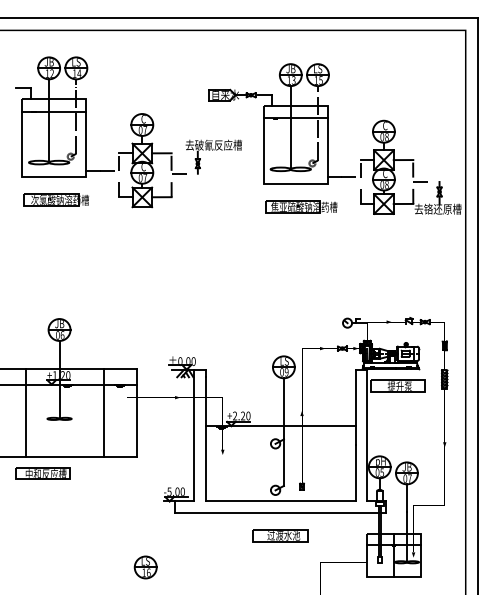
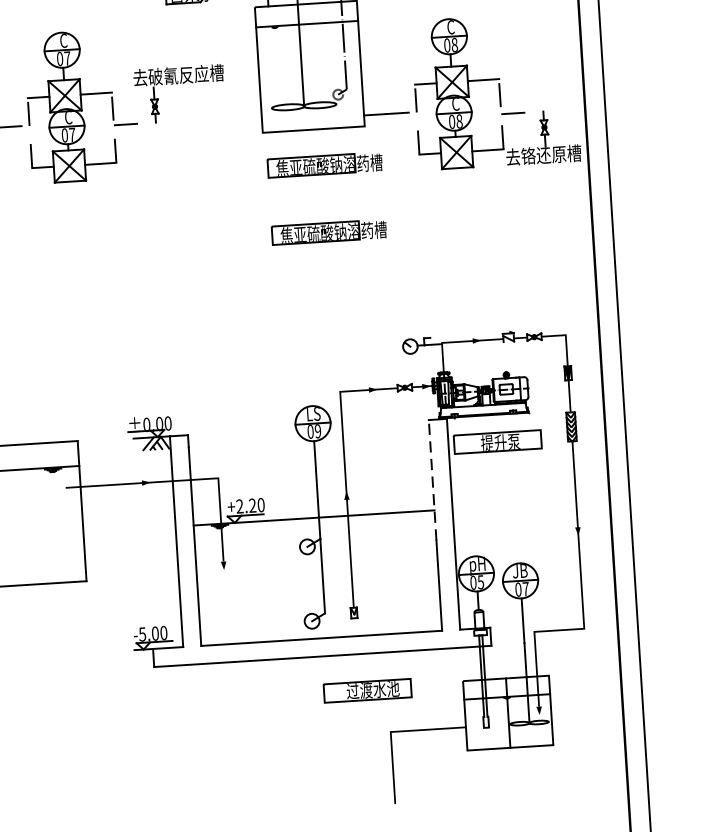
part: (301, 248) -> (329, 231), added
line: (356, 407) -> (433, 480), solid -> dashed
line: (103, 412) -> (29, 514), removed
part: (280, 535) -> (367, 690), moved
part: (145, 567) -> (111, 757), removed

